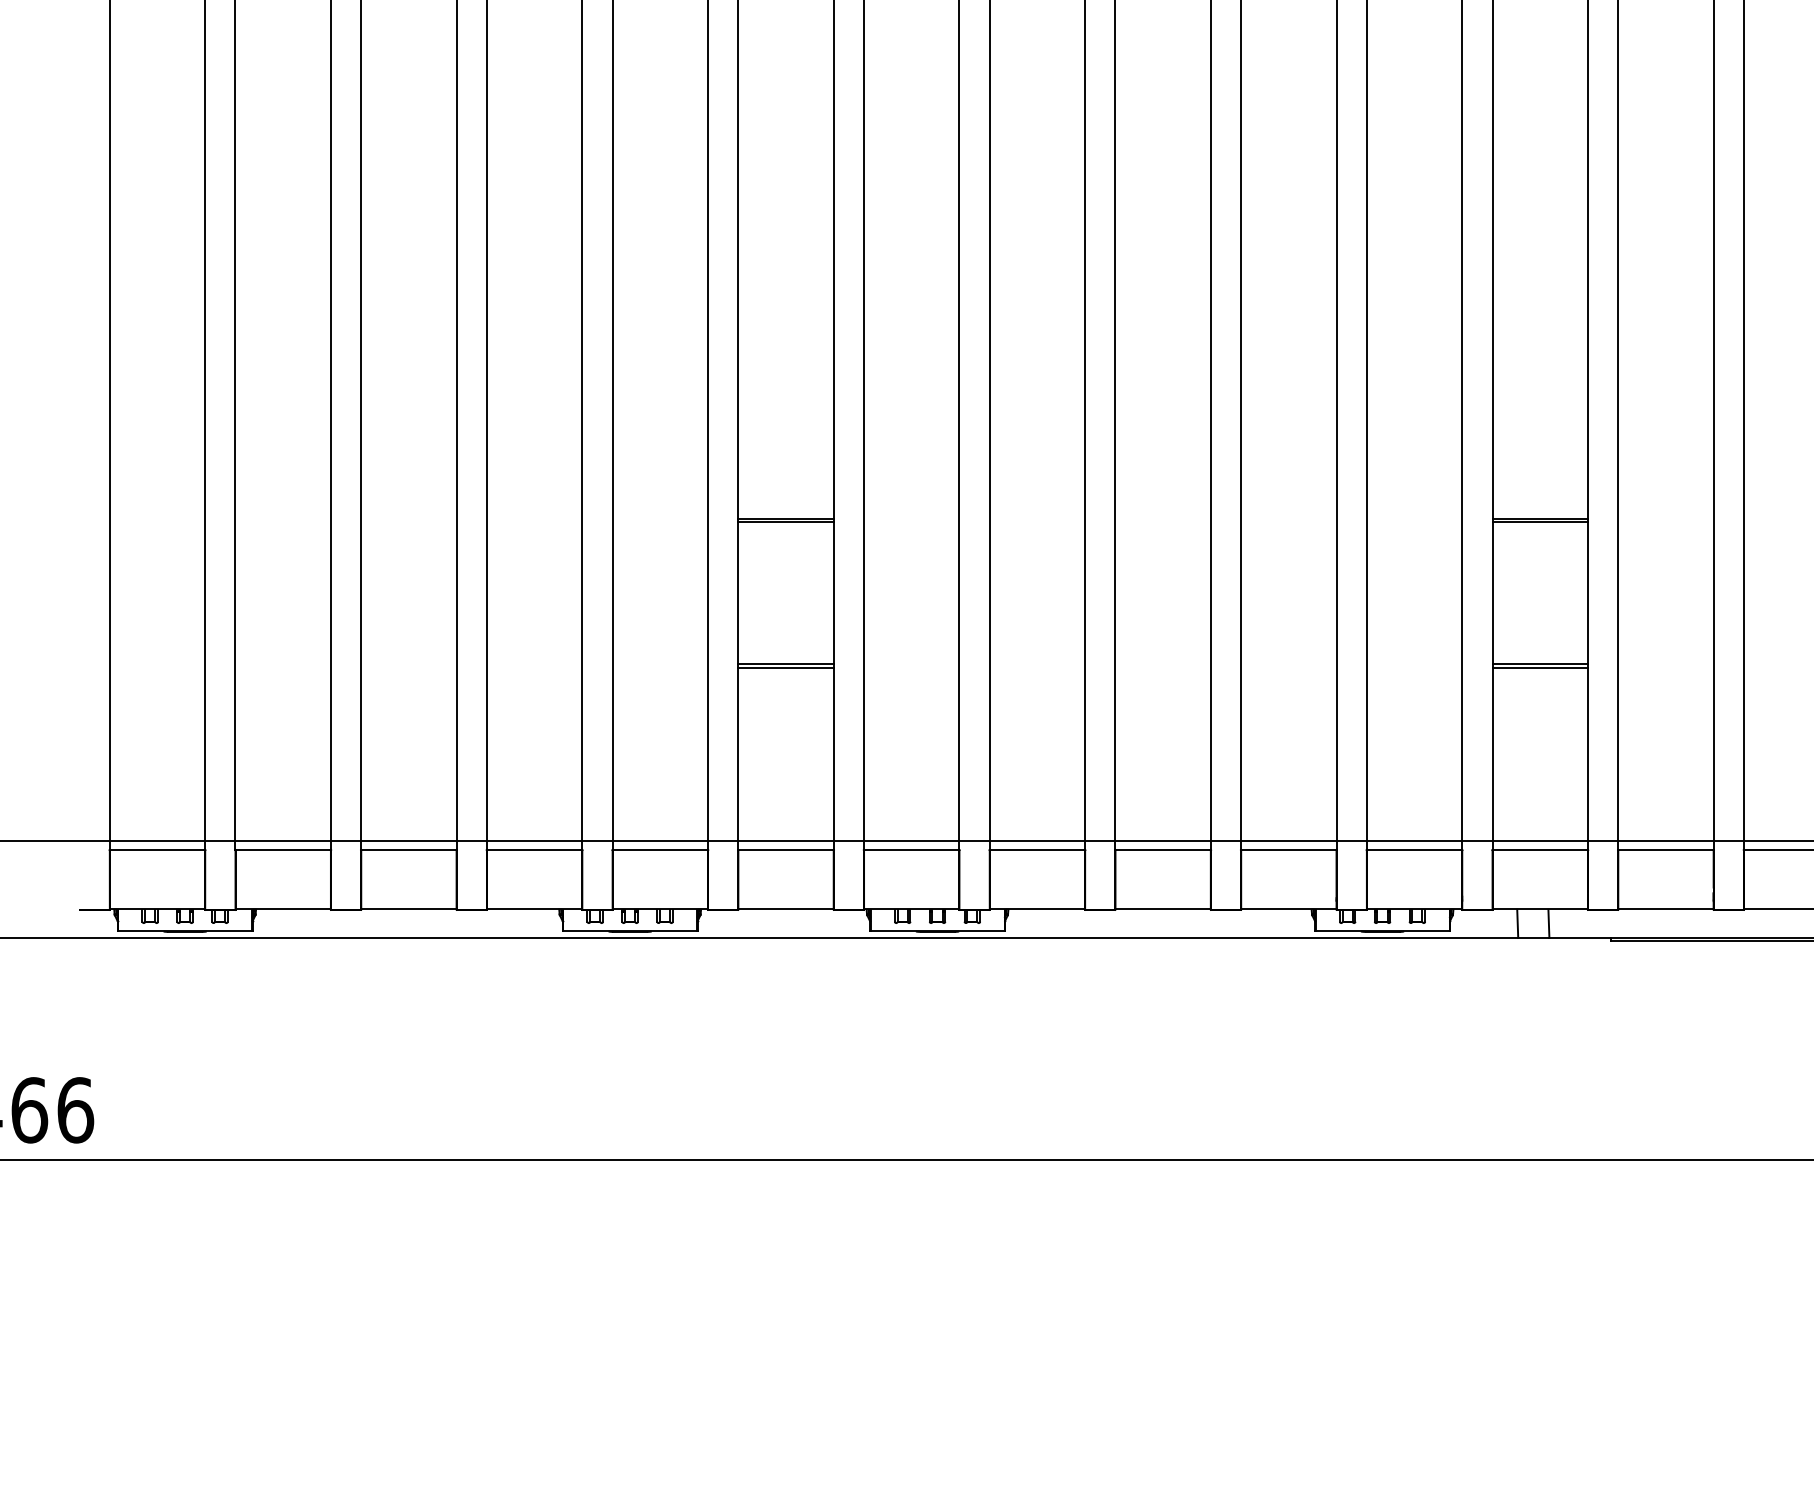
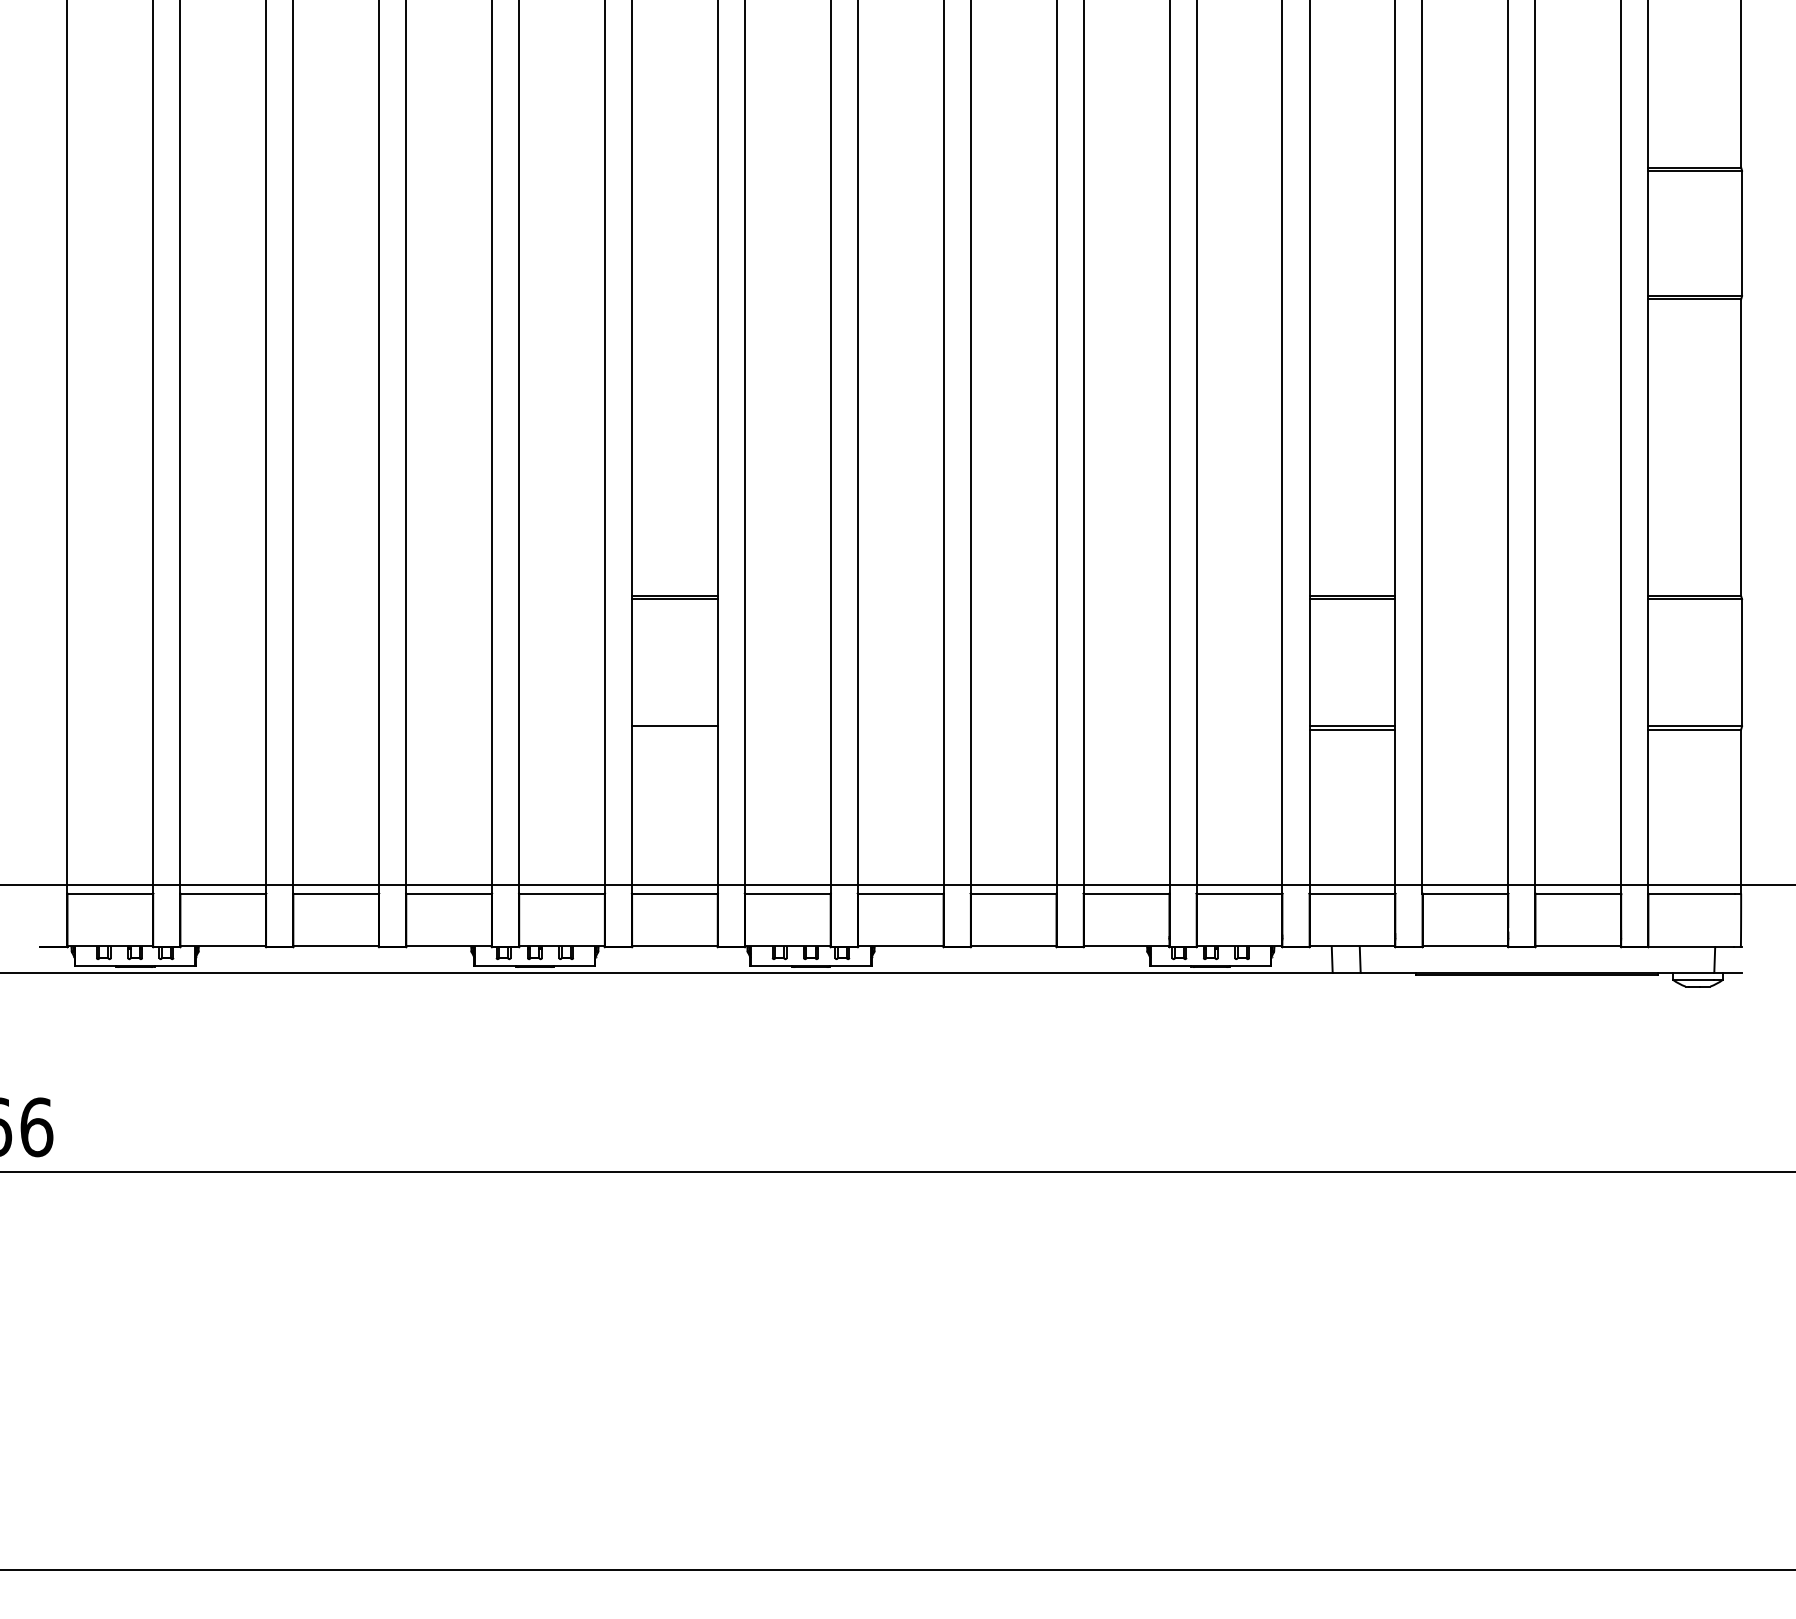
line: (785, 667) -> (674, 729), removed

